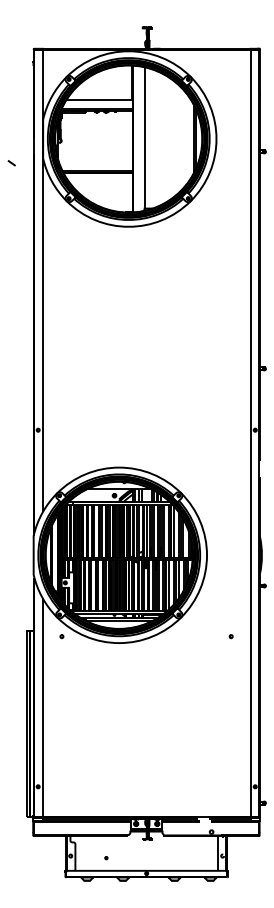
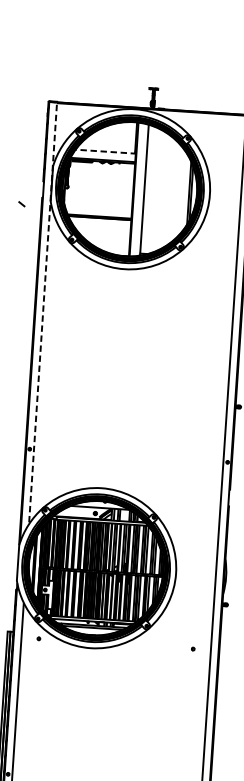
line: (101, 99) -> (107, 151), solid -> dashed
line: (42, 276) -> (42, 309), solid -> dashed

